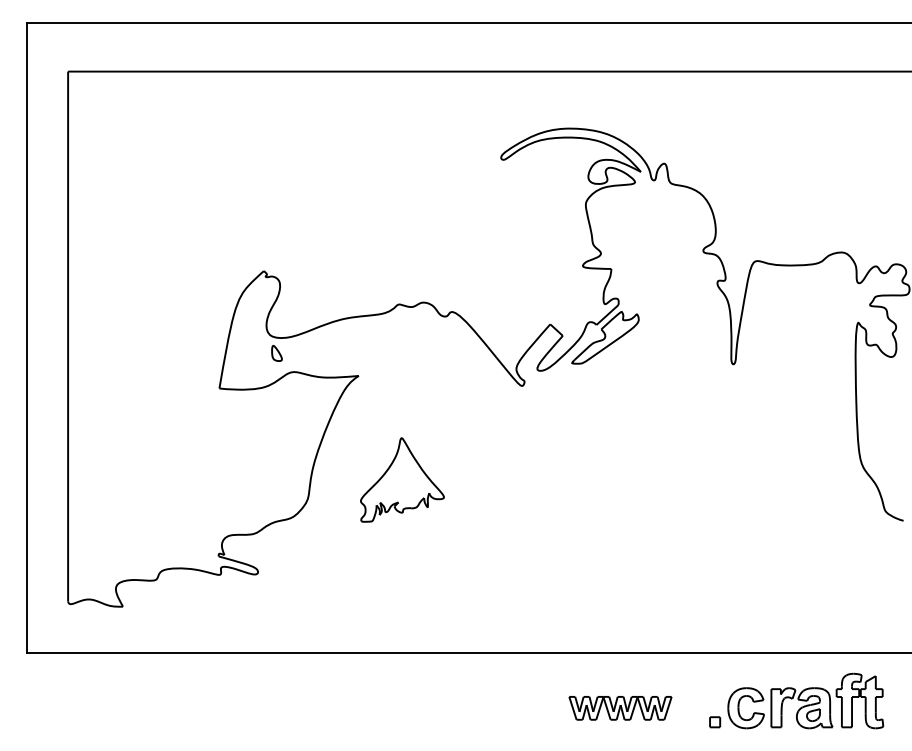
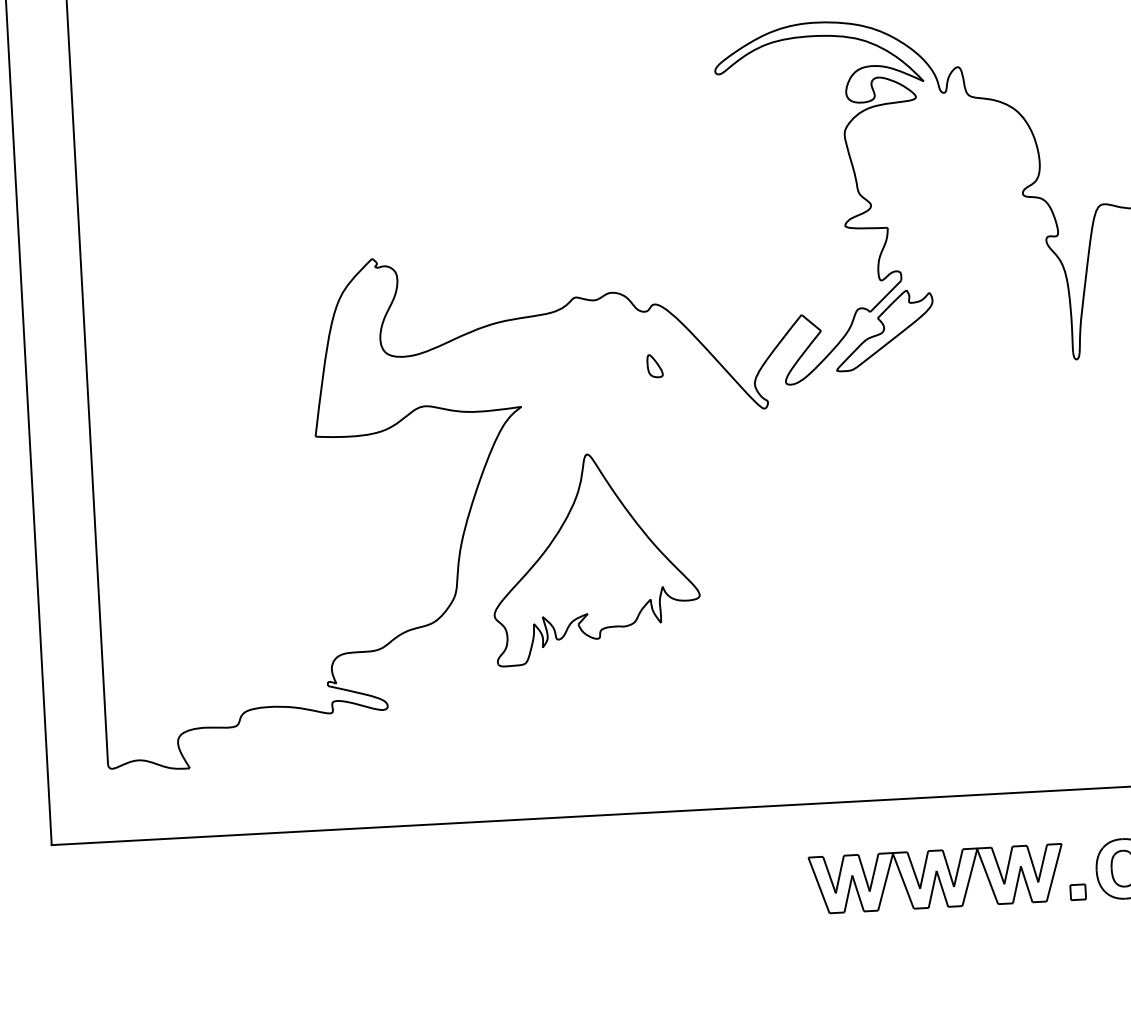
part: (276, 353) -> (654, 366), moved
part: (402, 479) -> (594, 557), size x1.67
part: (620, 708) -> (936, 879), size x1.67

